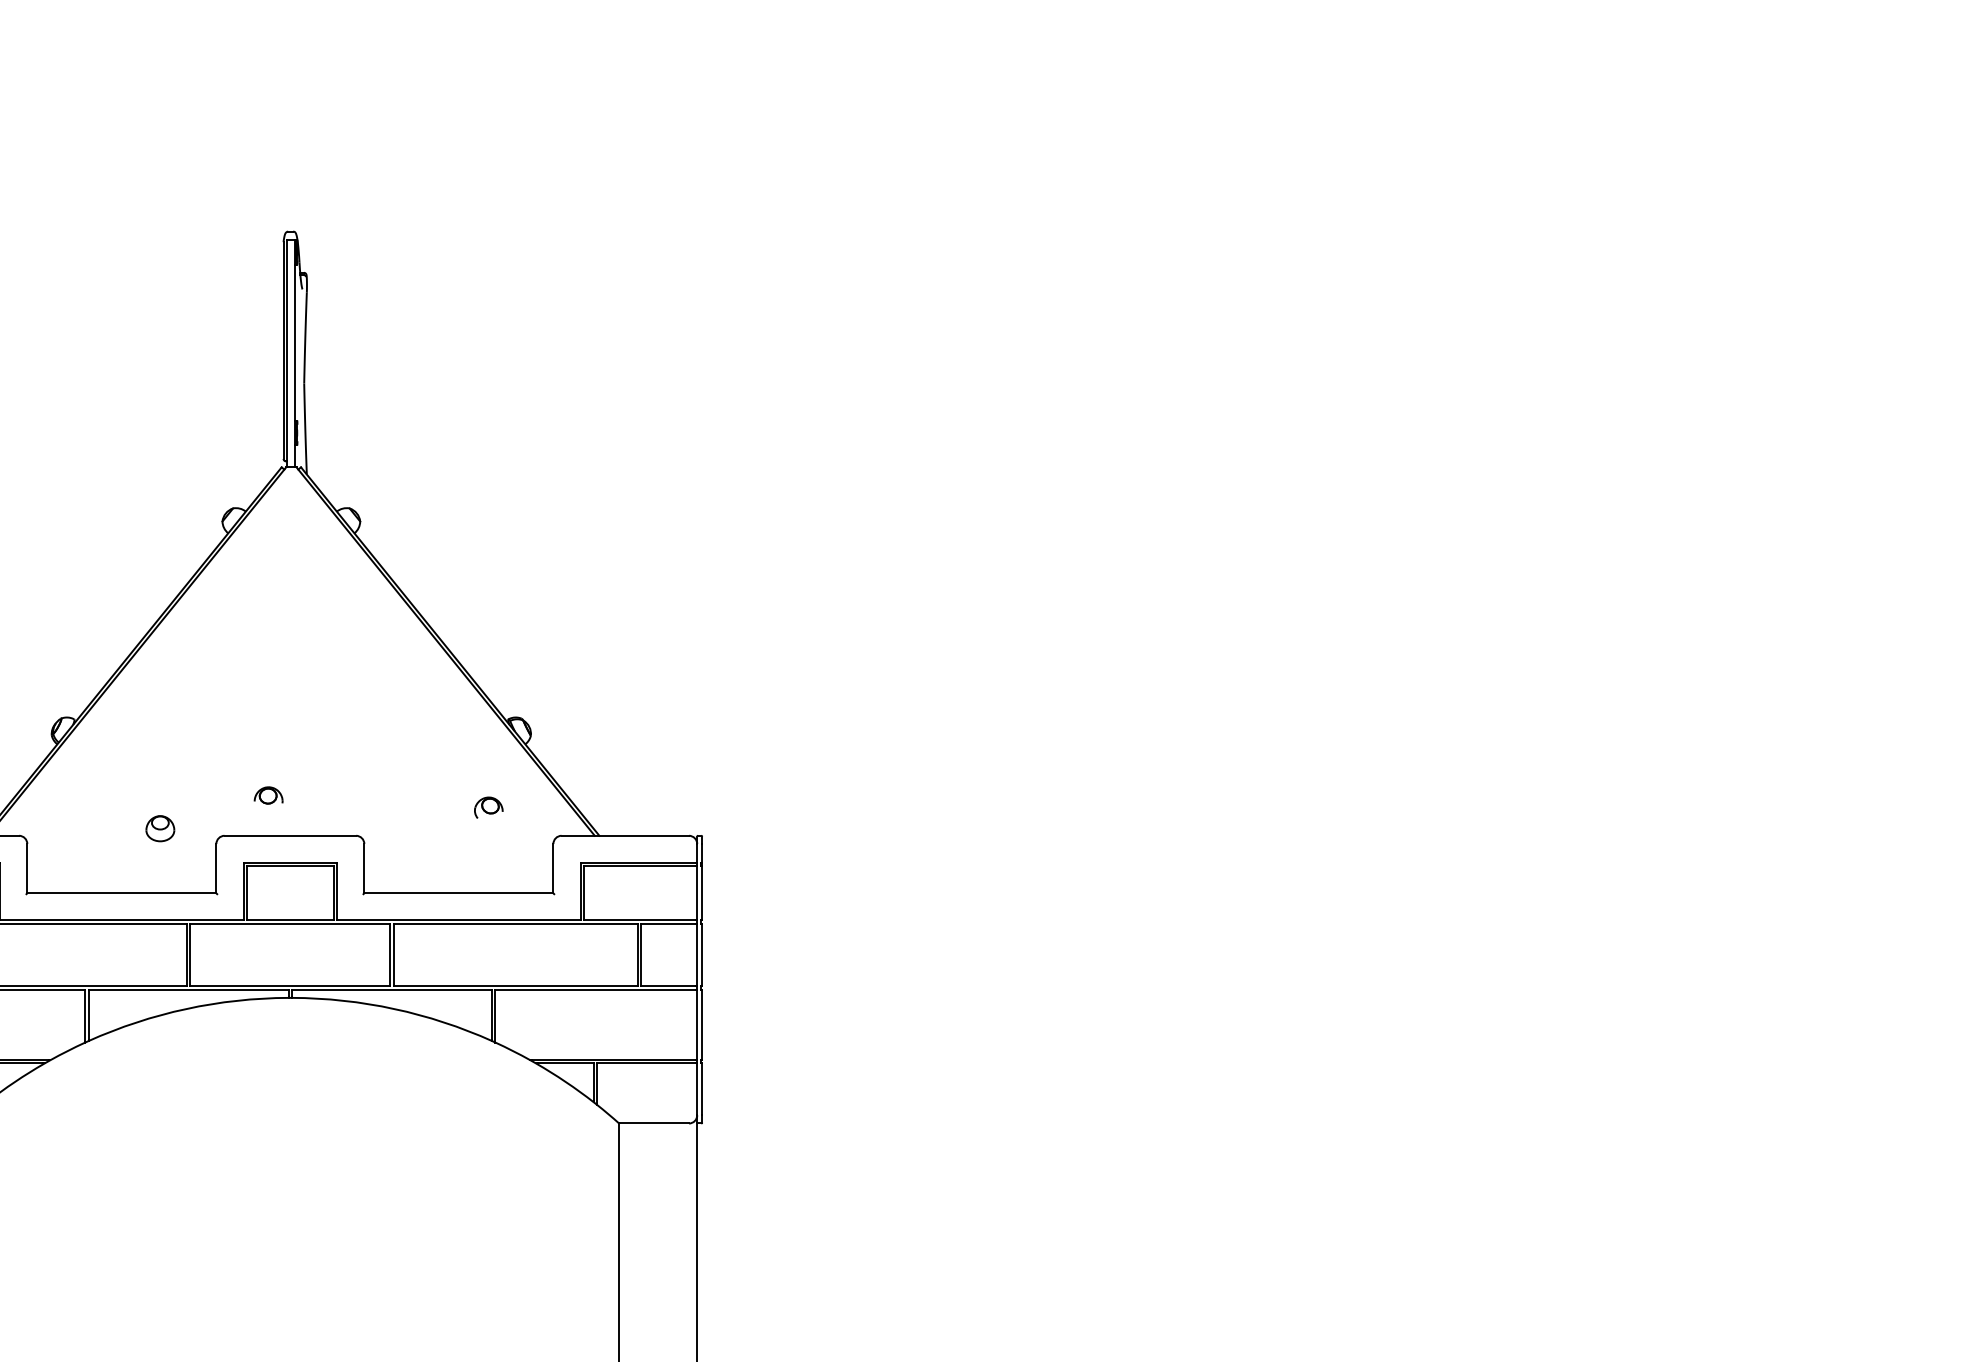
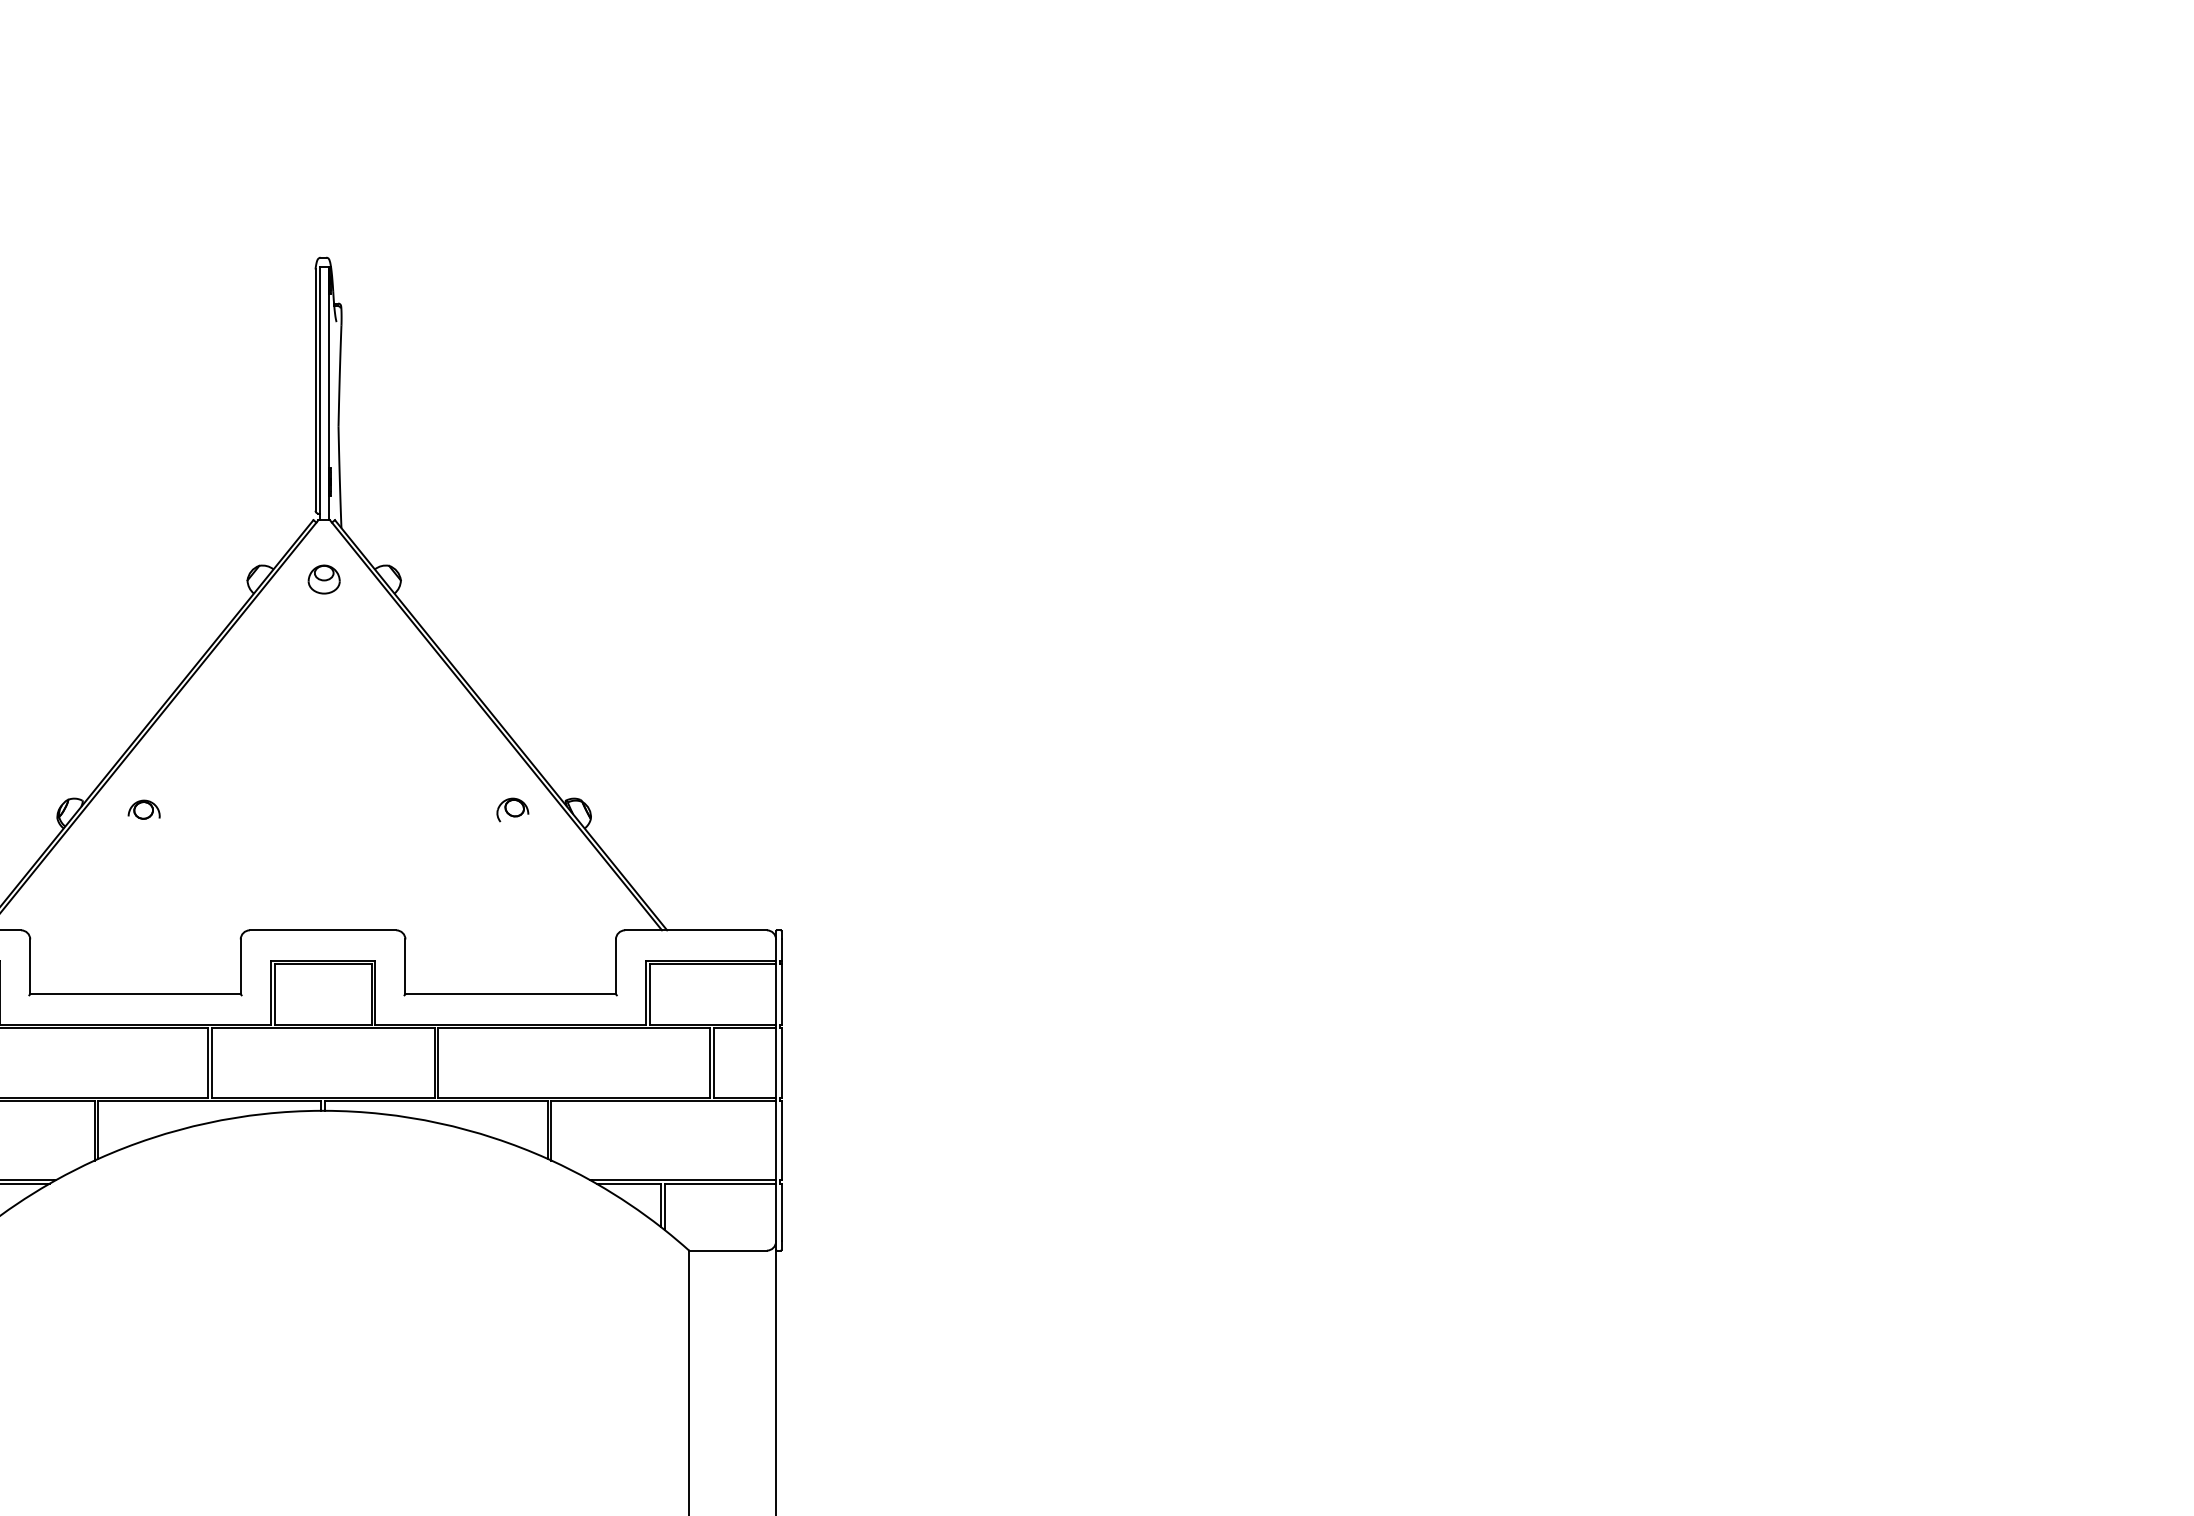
part: (268, 795) -> (144, 809), moved
part: (488, 807) -> (512, 809), moved
part: (160, 828) -> (324, 579), moved

